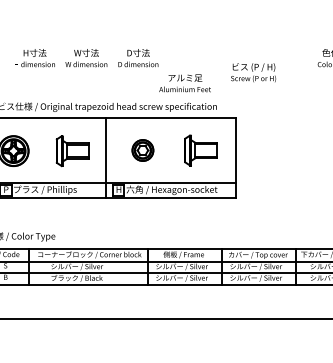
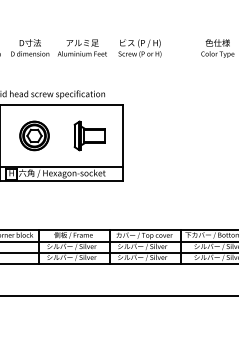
text: (253, 72) -> (139, 48), moved
text: (184, 83) -> (81, 48), moved
part: (142, 150) -> (34, 135), size x1.43

